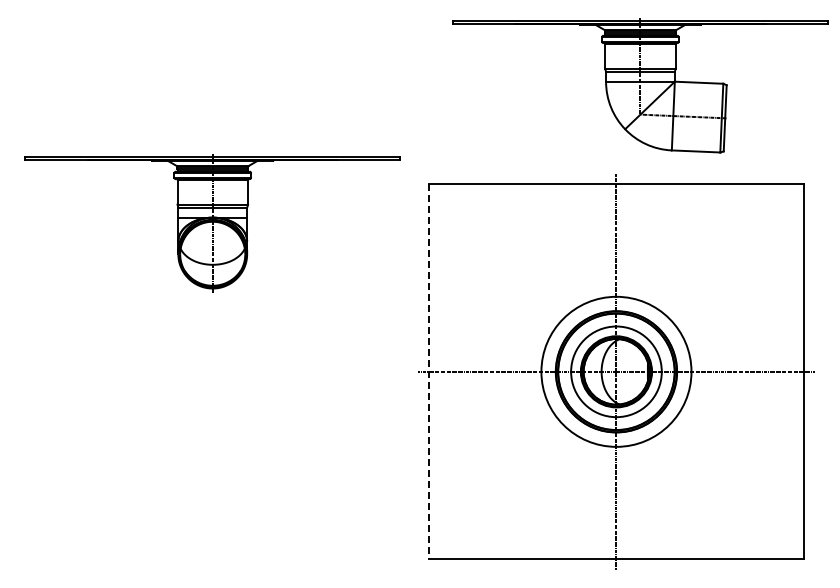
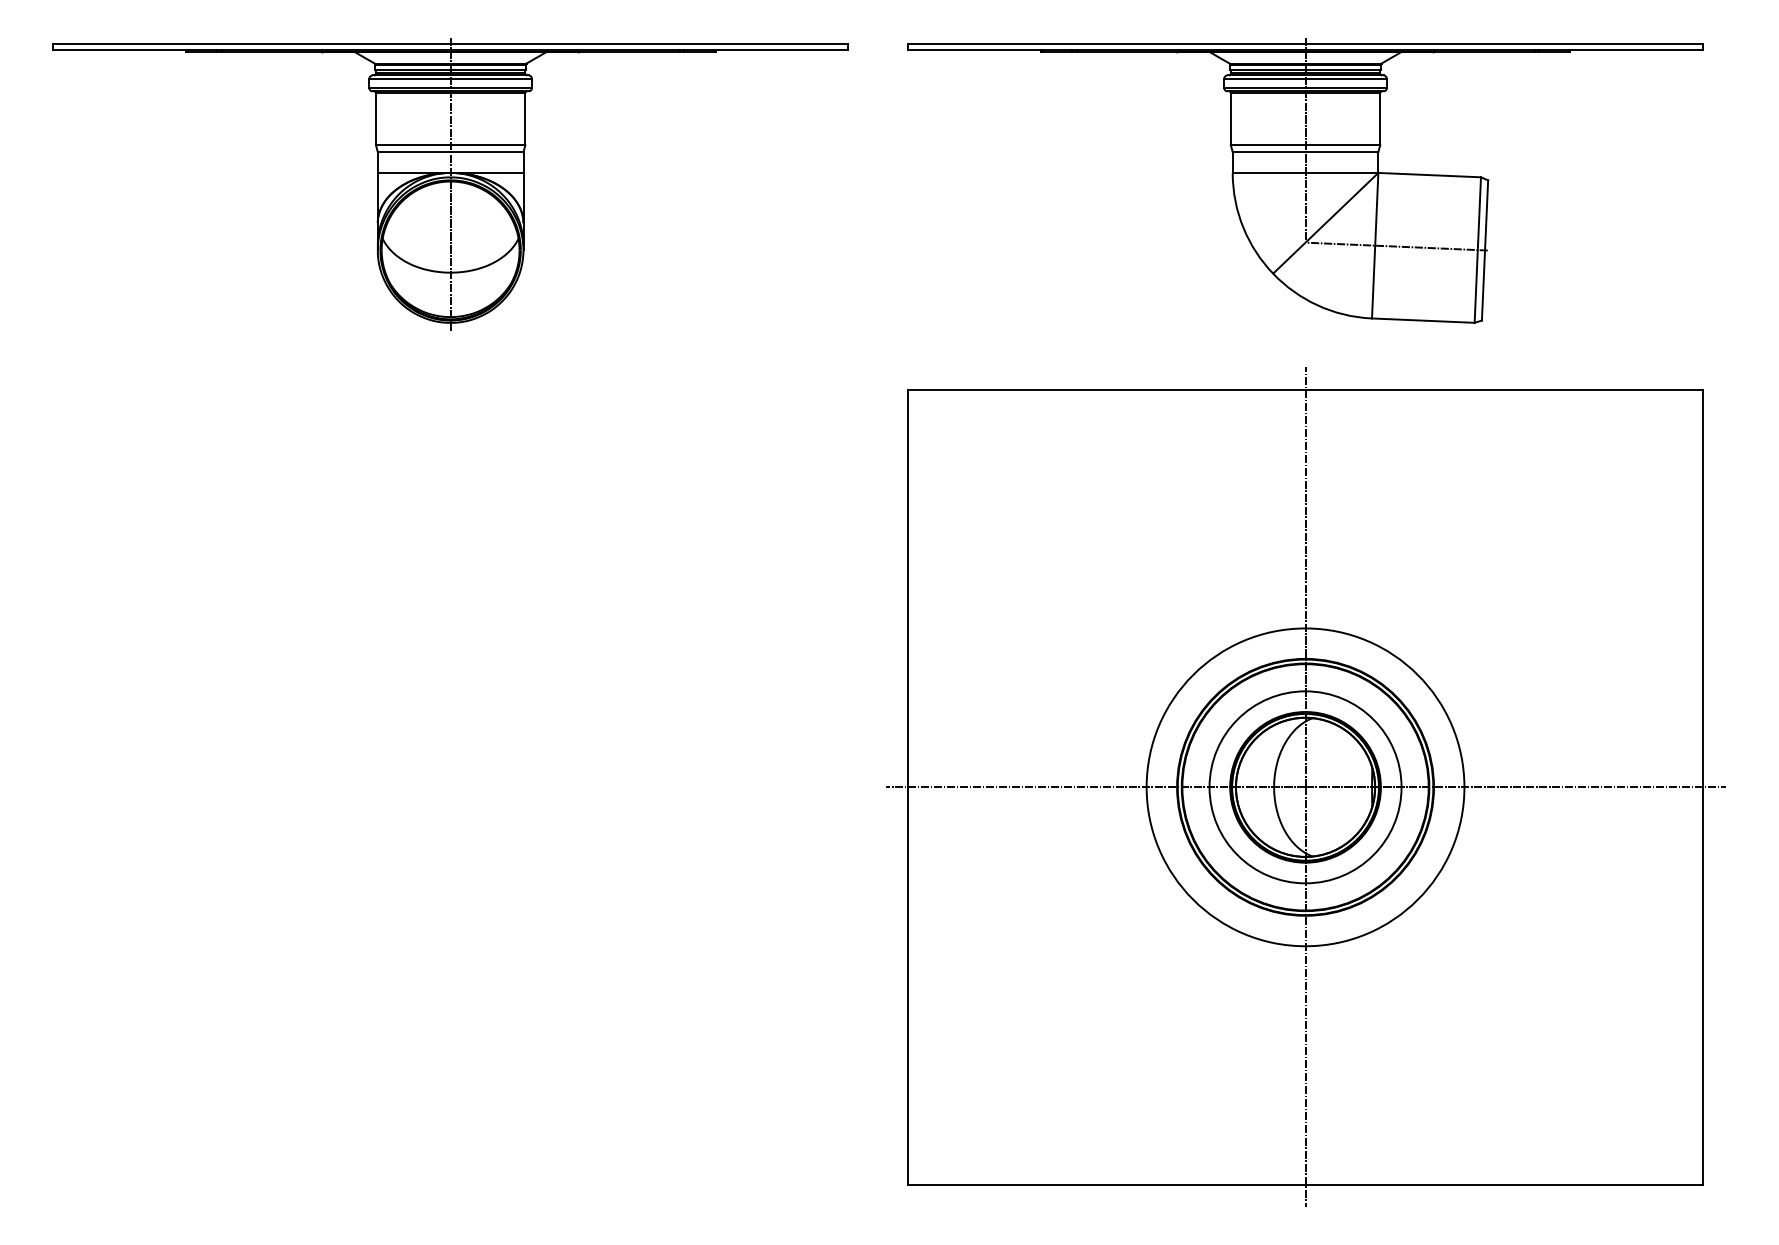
part: (640, 85) -> (1305, 180), moved
part: (212, 223) -> (450, 185), moved
line: (428, 371) -> (907, 786), dashed -> solid

